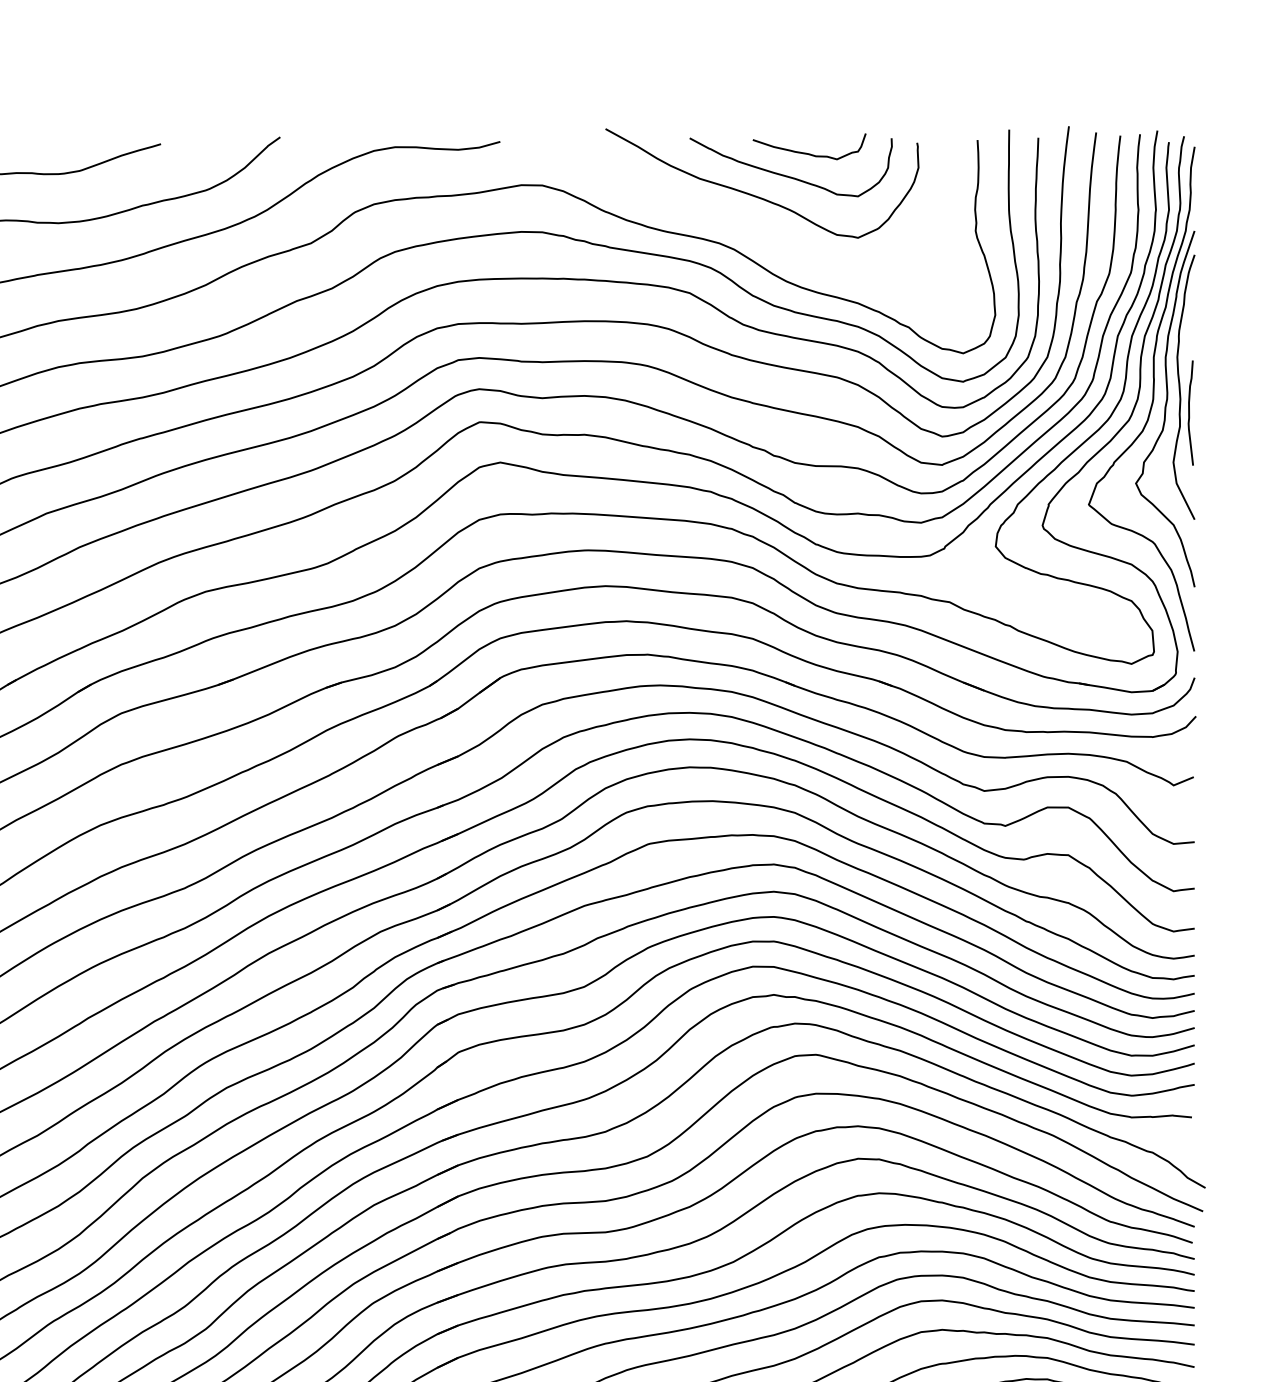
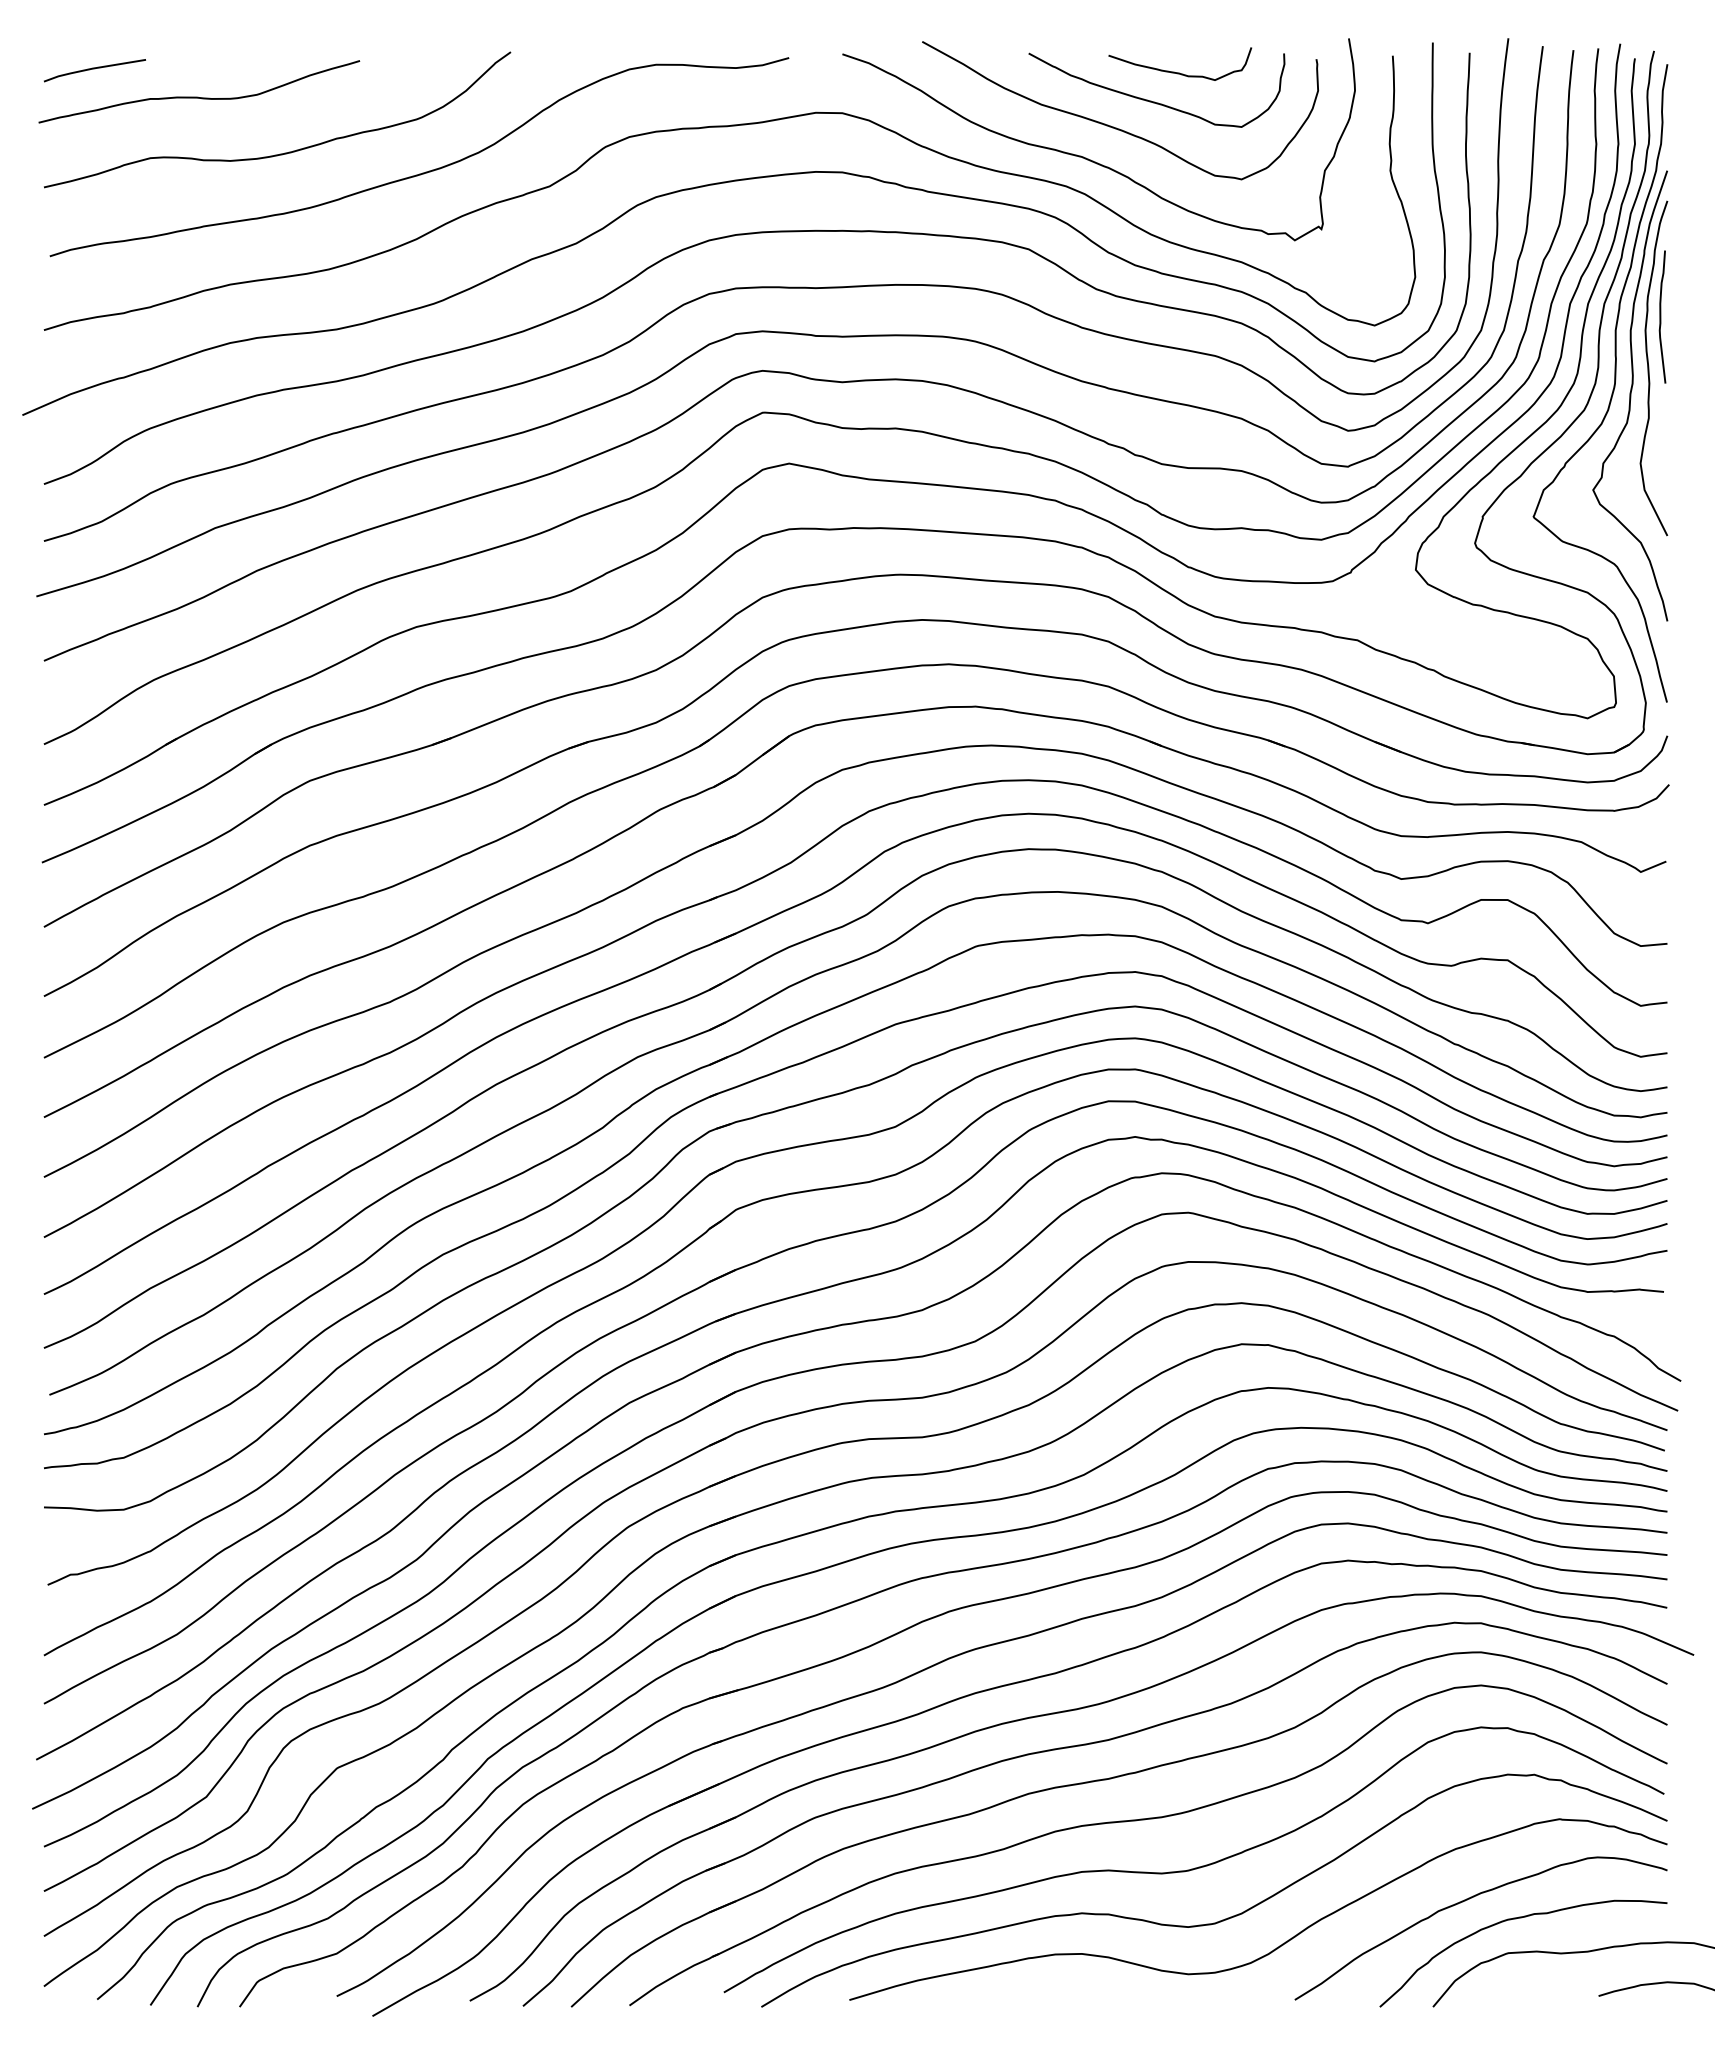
curve: (736, 221) -> (1088, 158), added
curve: (1190, 412) -> (1661, 316), moved

